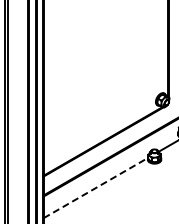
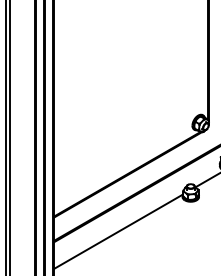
line: (96, 187) -> (119, 231), dashed -> solid

